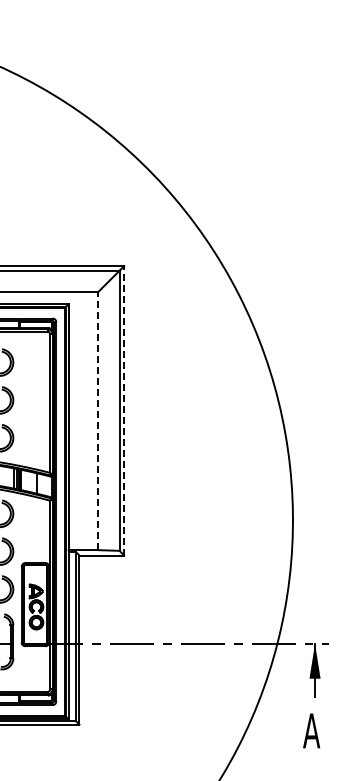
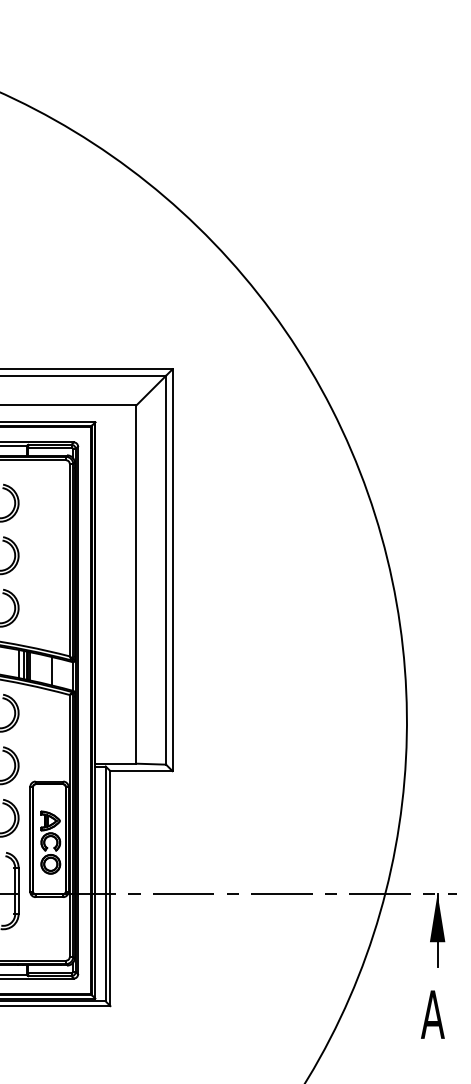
line: (124, 410) -> (173, 569), dashed -> solid
line: (98, 420) -> (136, 583), dashed -> solid

